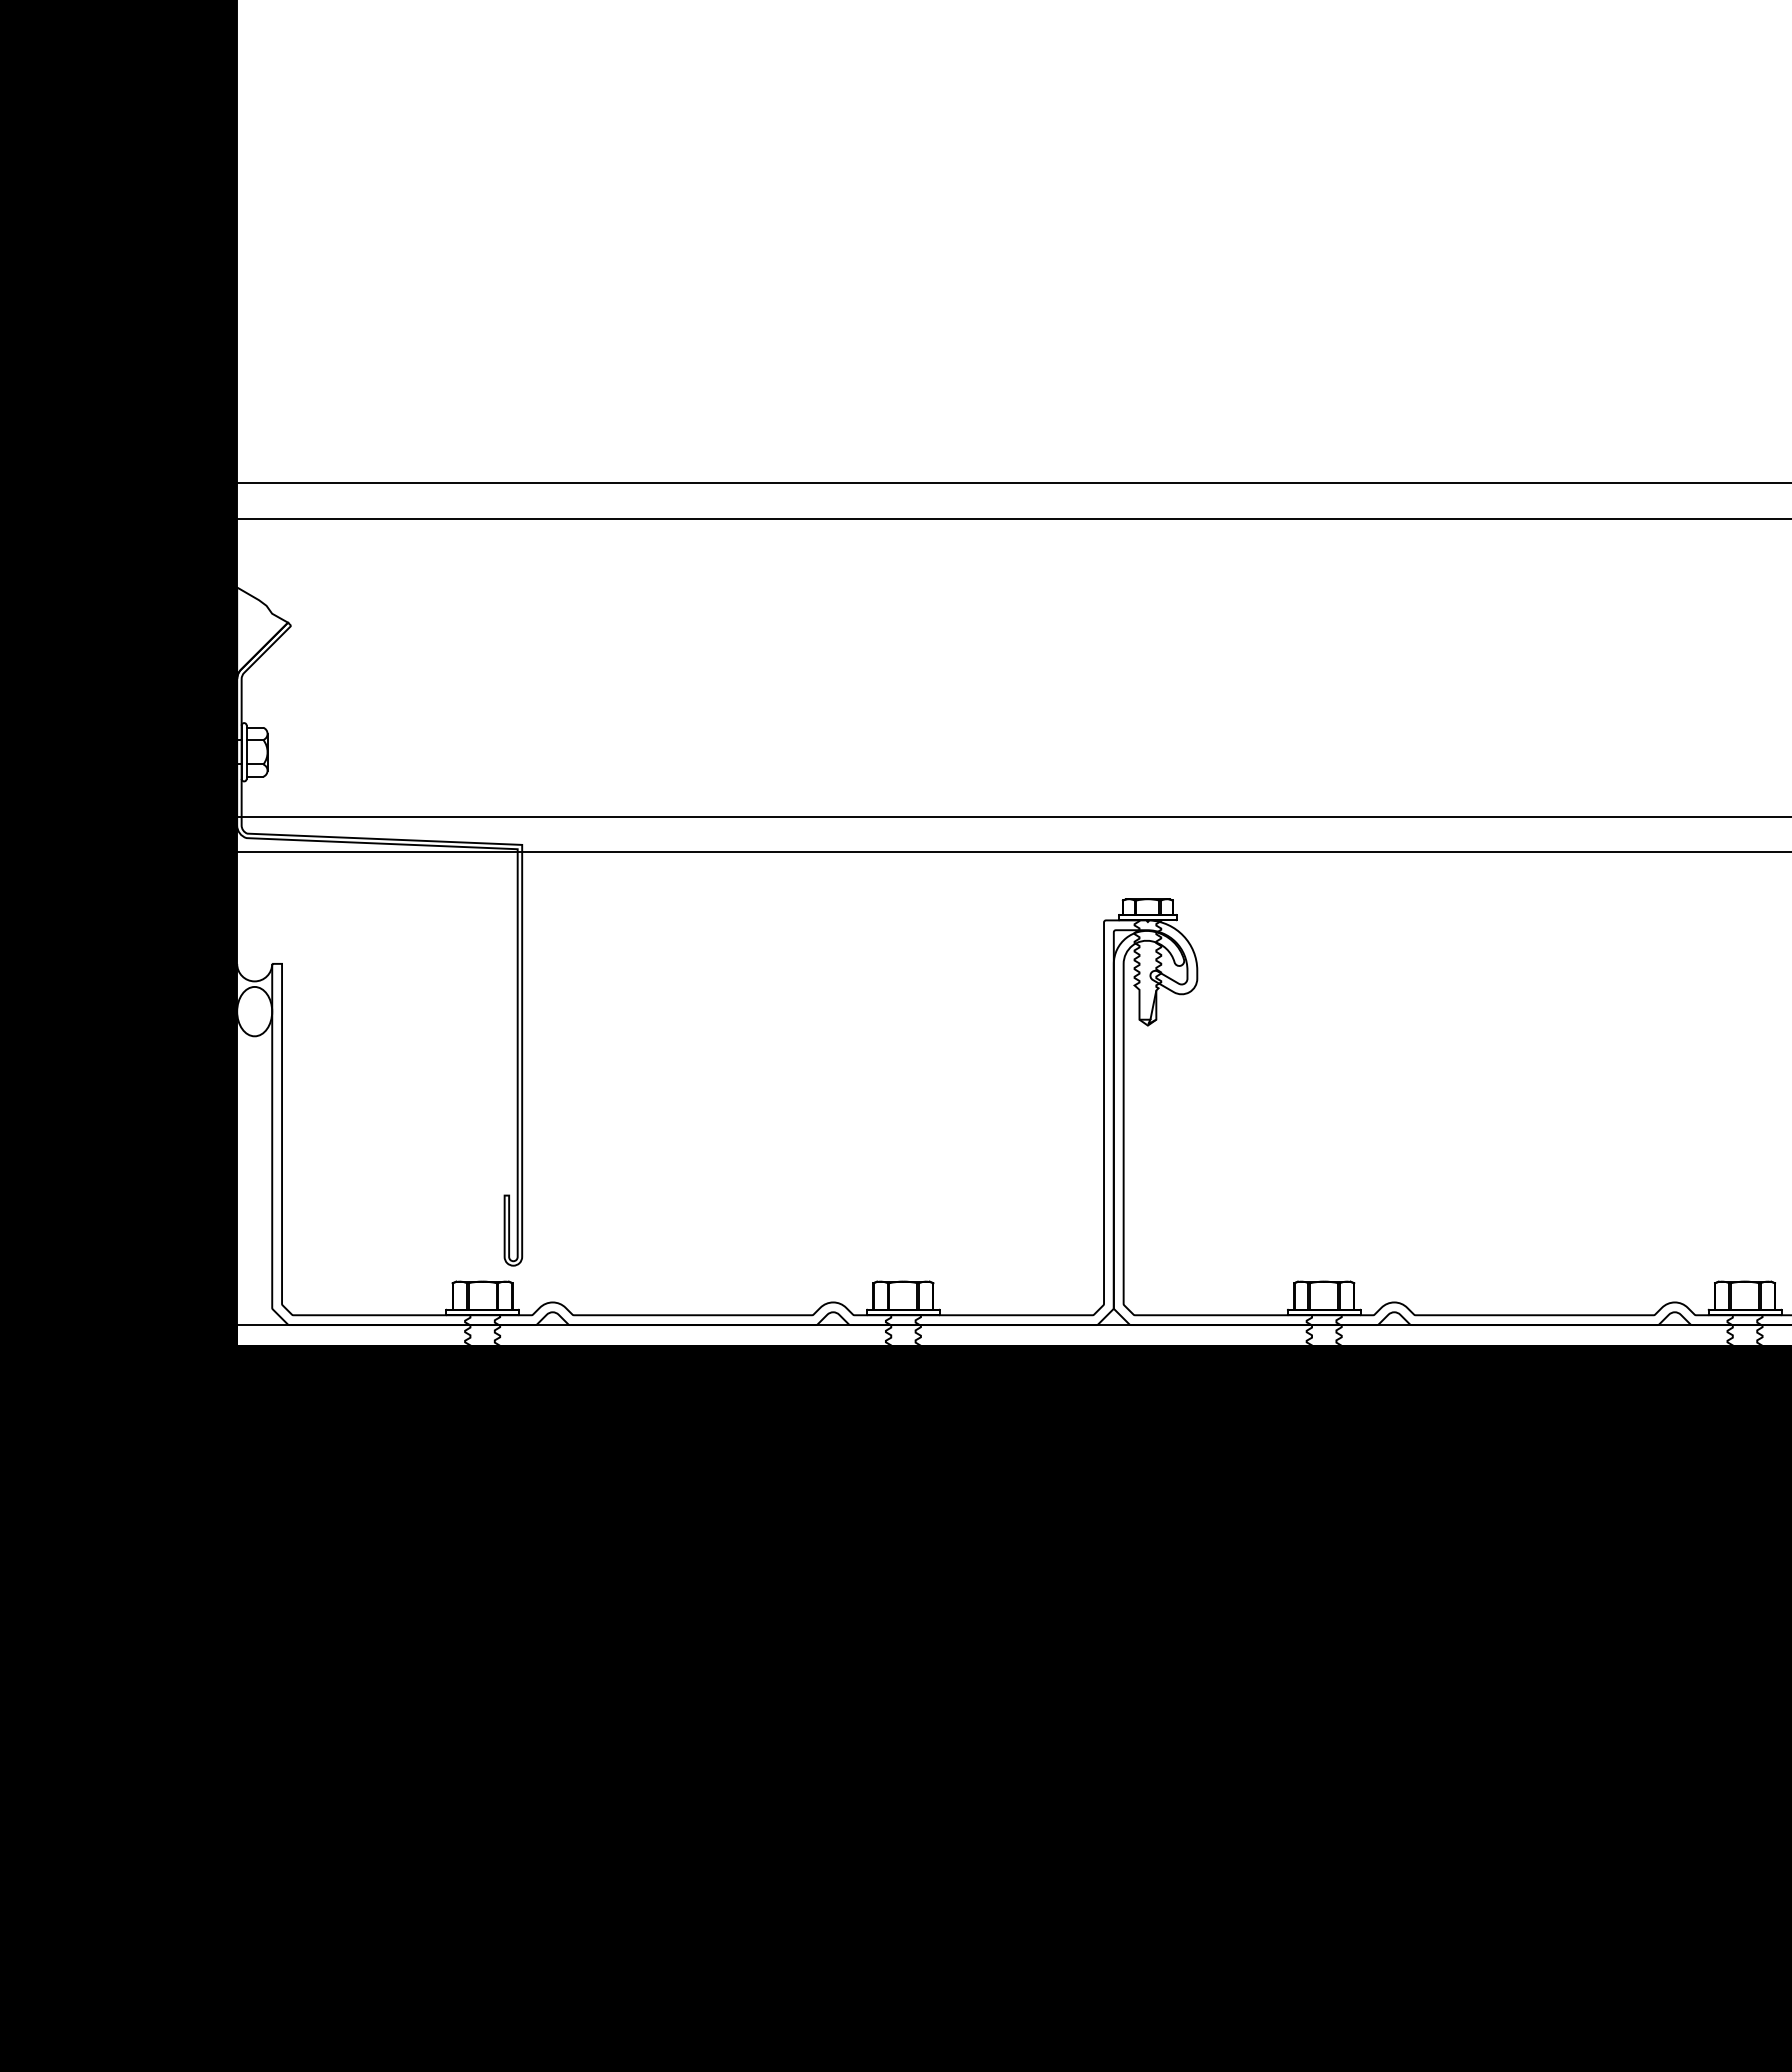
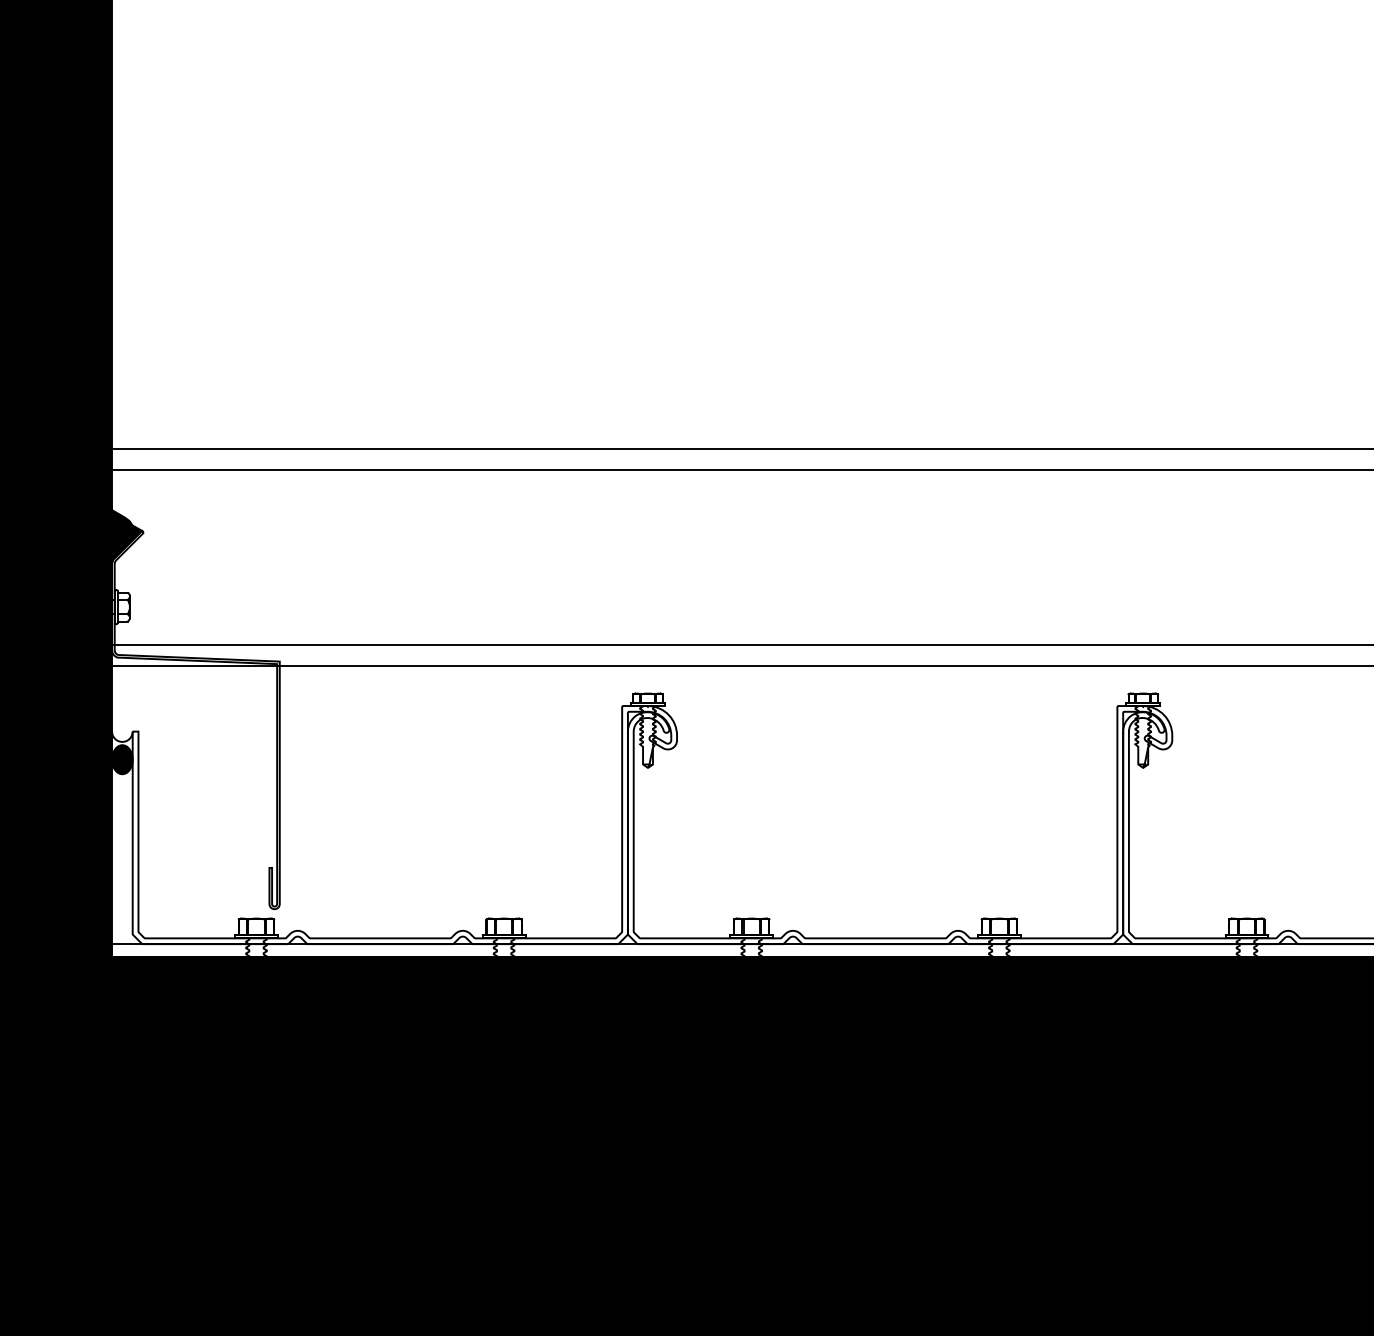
fill: (263, 634) -> (127, 537), added
fill: (254, 1011) -> (122, 759), added

